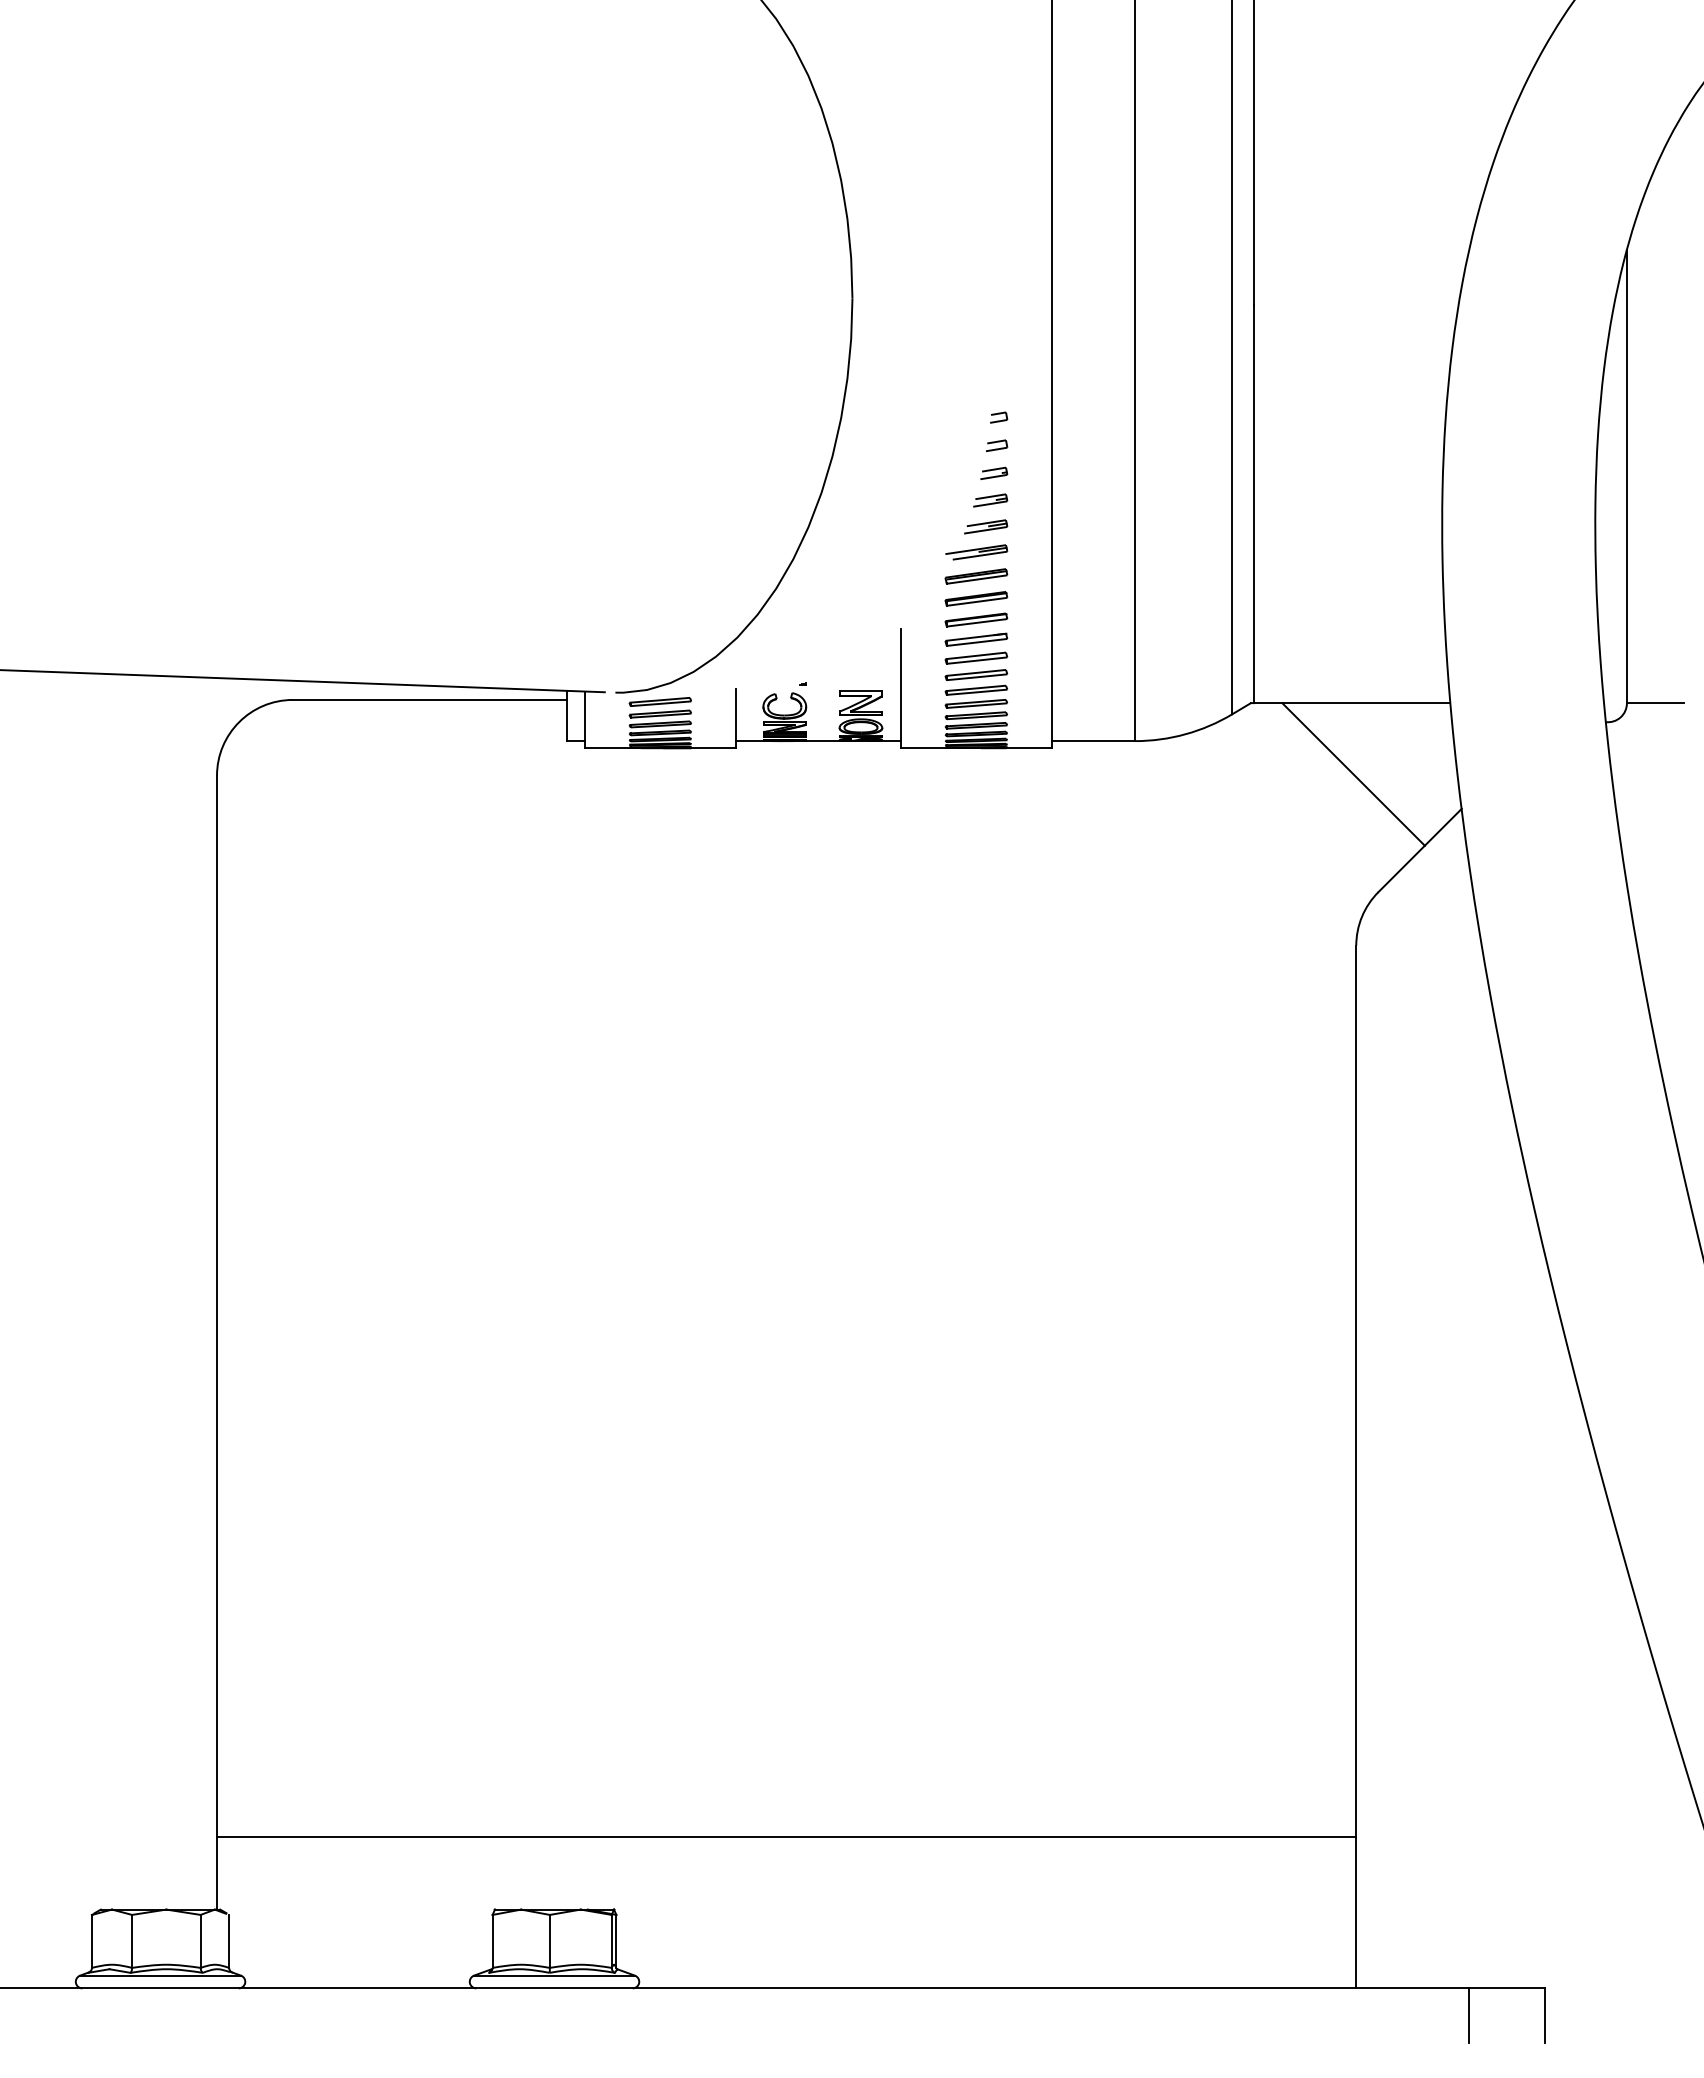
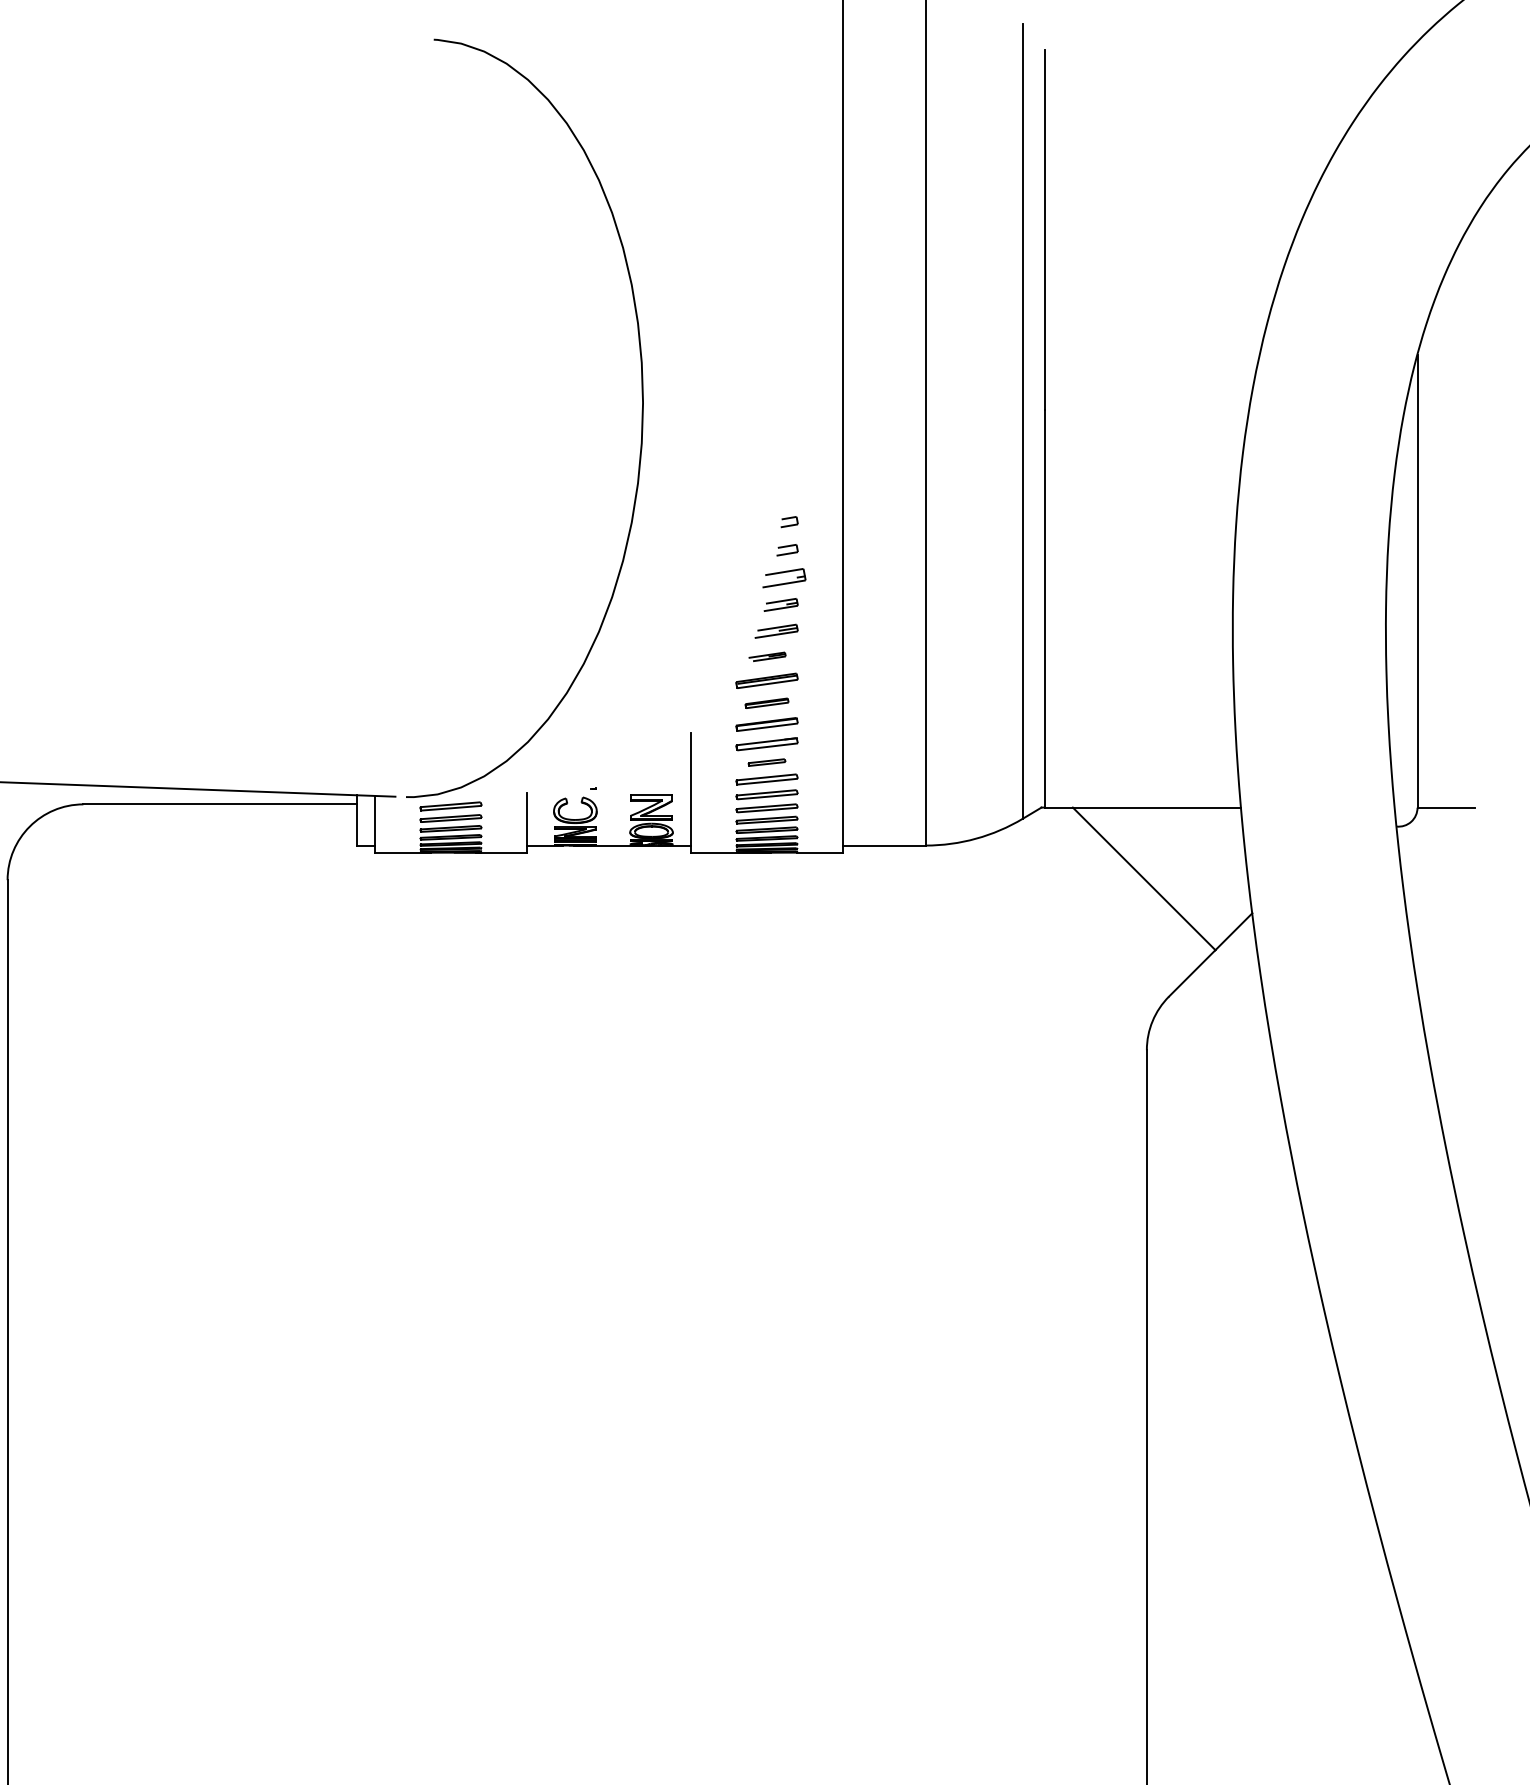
part: (994, 472) -> (785, 576), size x1.6
part: (976, 552) -> (767, 656), size x0.6
part: (976, 598) -> (767, 702), size x0.7
part: (976, 657) -> (767, 761), size x0.6

